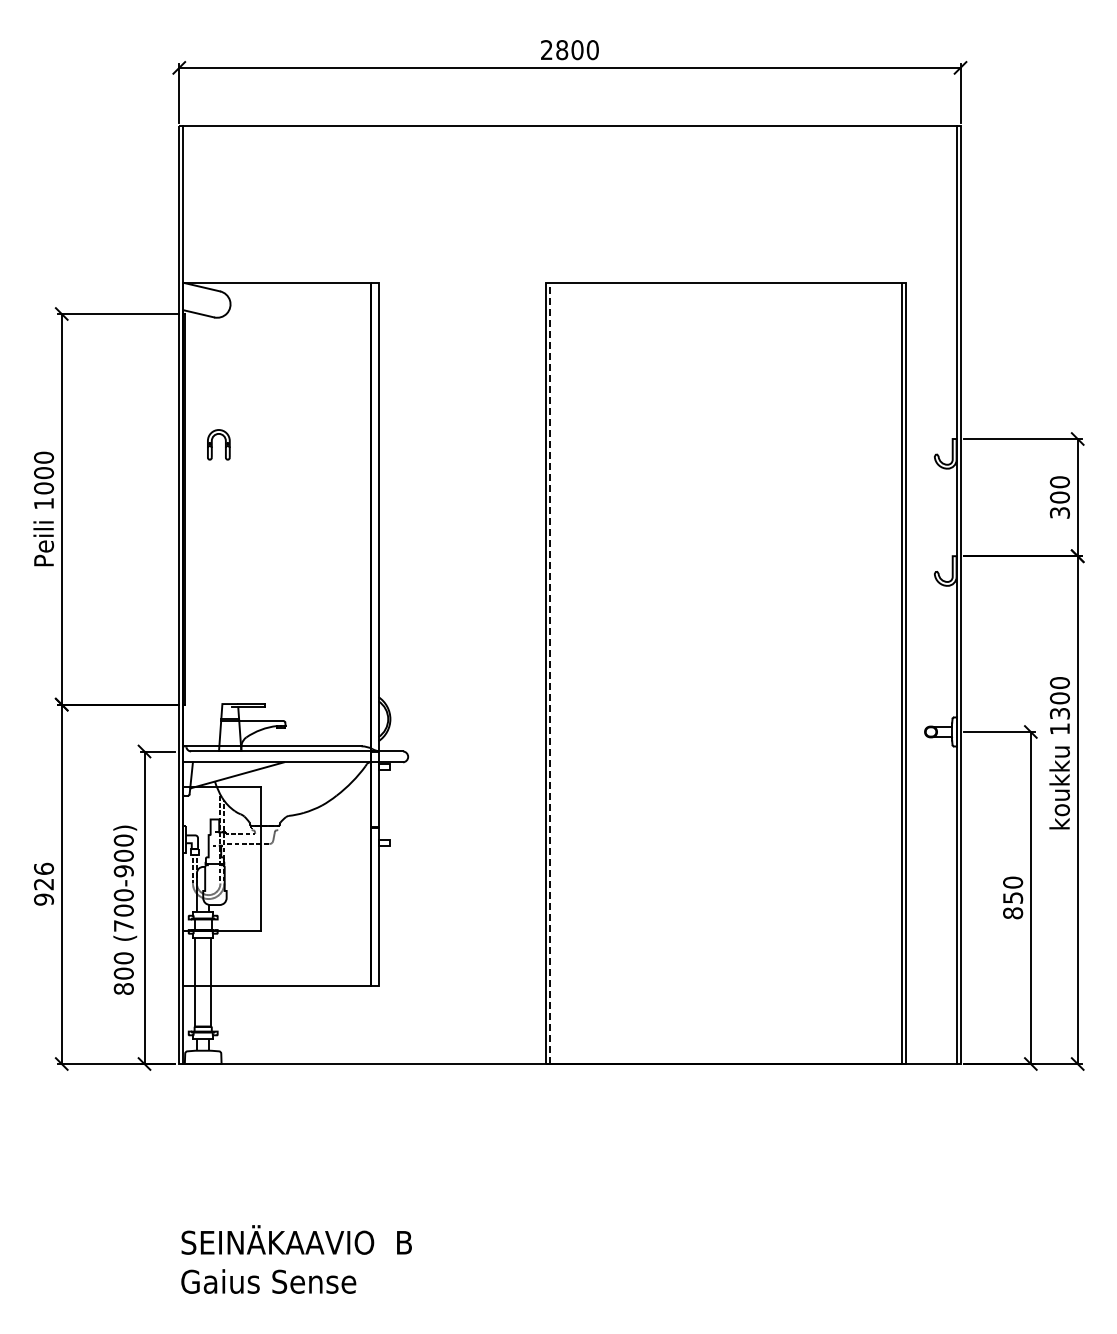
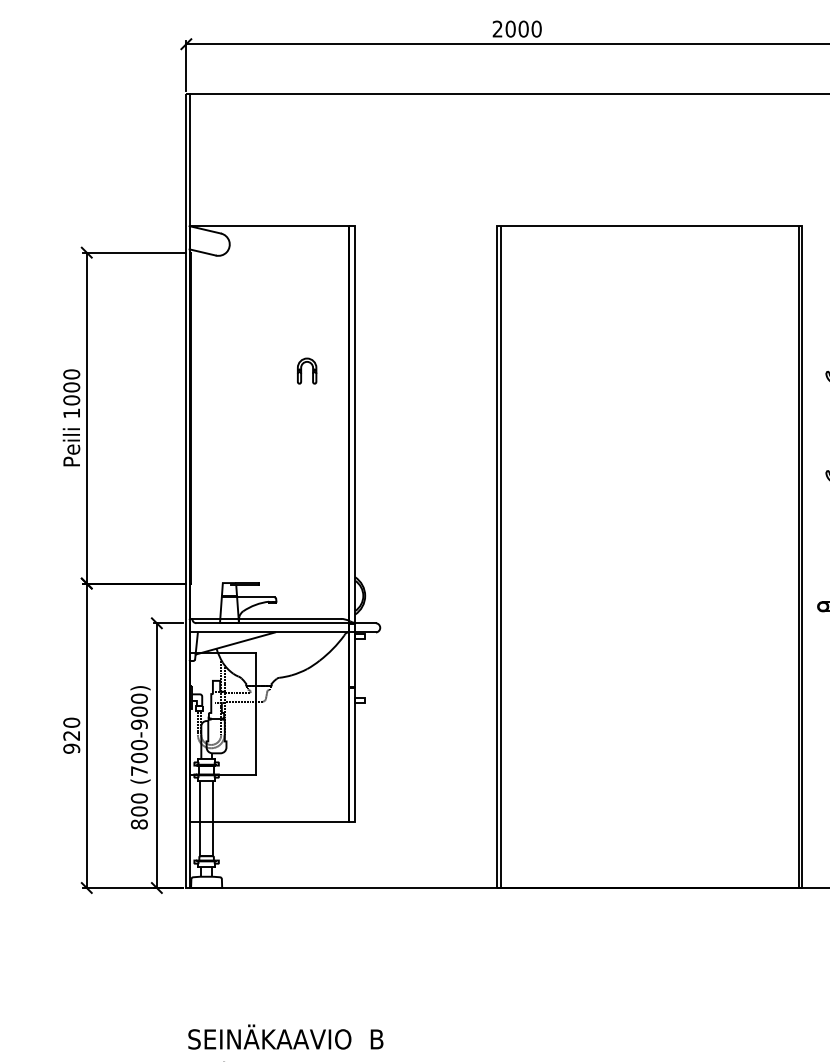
text: (562, 49) -> (510, 28), 2800 -> 2000
part: (218, 444) -> (306, 370), moved
line: (550, 673) -> (500, 557), dashed -> solid
text: (43, 868) -> (71, 722), 926 -> 920

